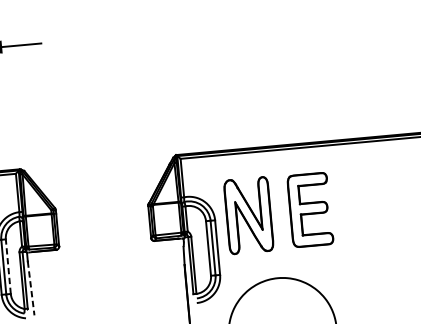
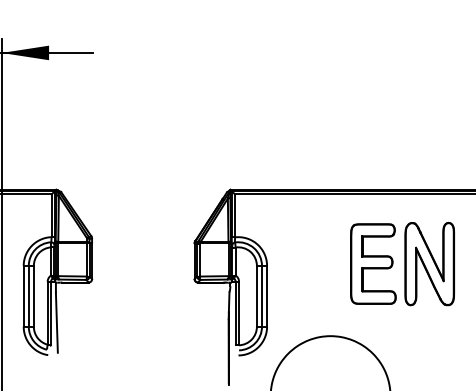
part: (248, 216) -> (429, 264), moved
line: (7, 265) -> (33, 295), dashed -> solid
line: (30, 289) -> (56, 323), dashed -> solid

